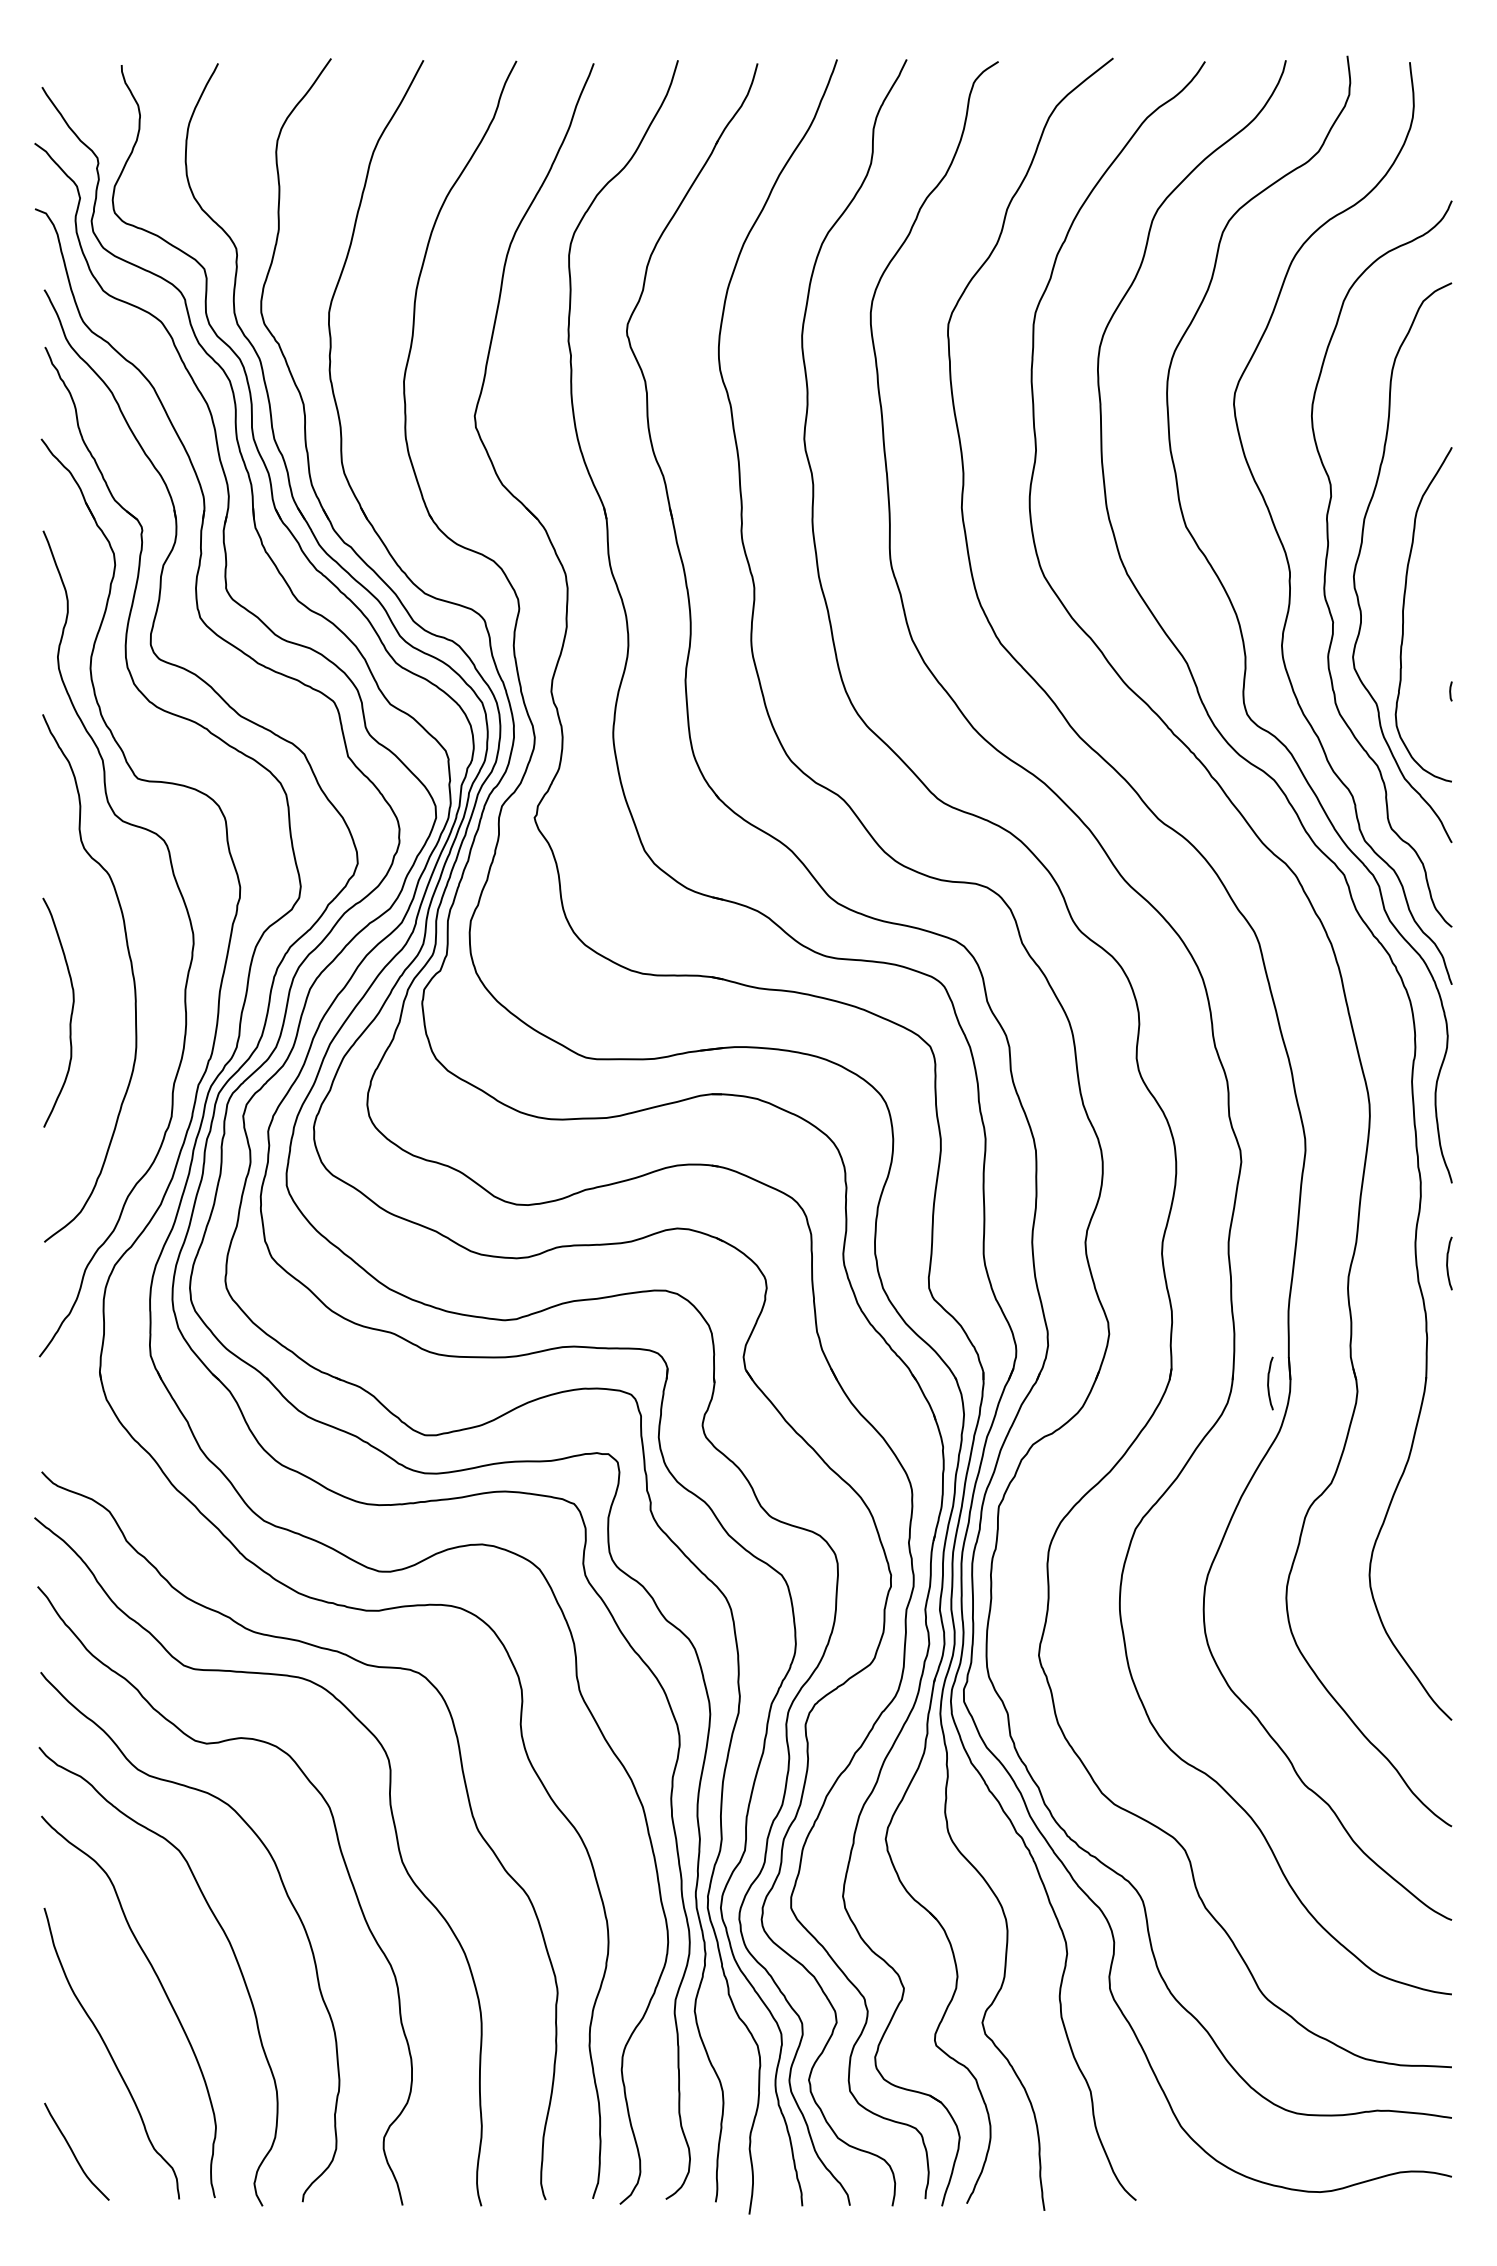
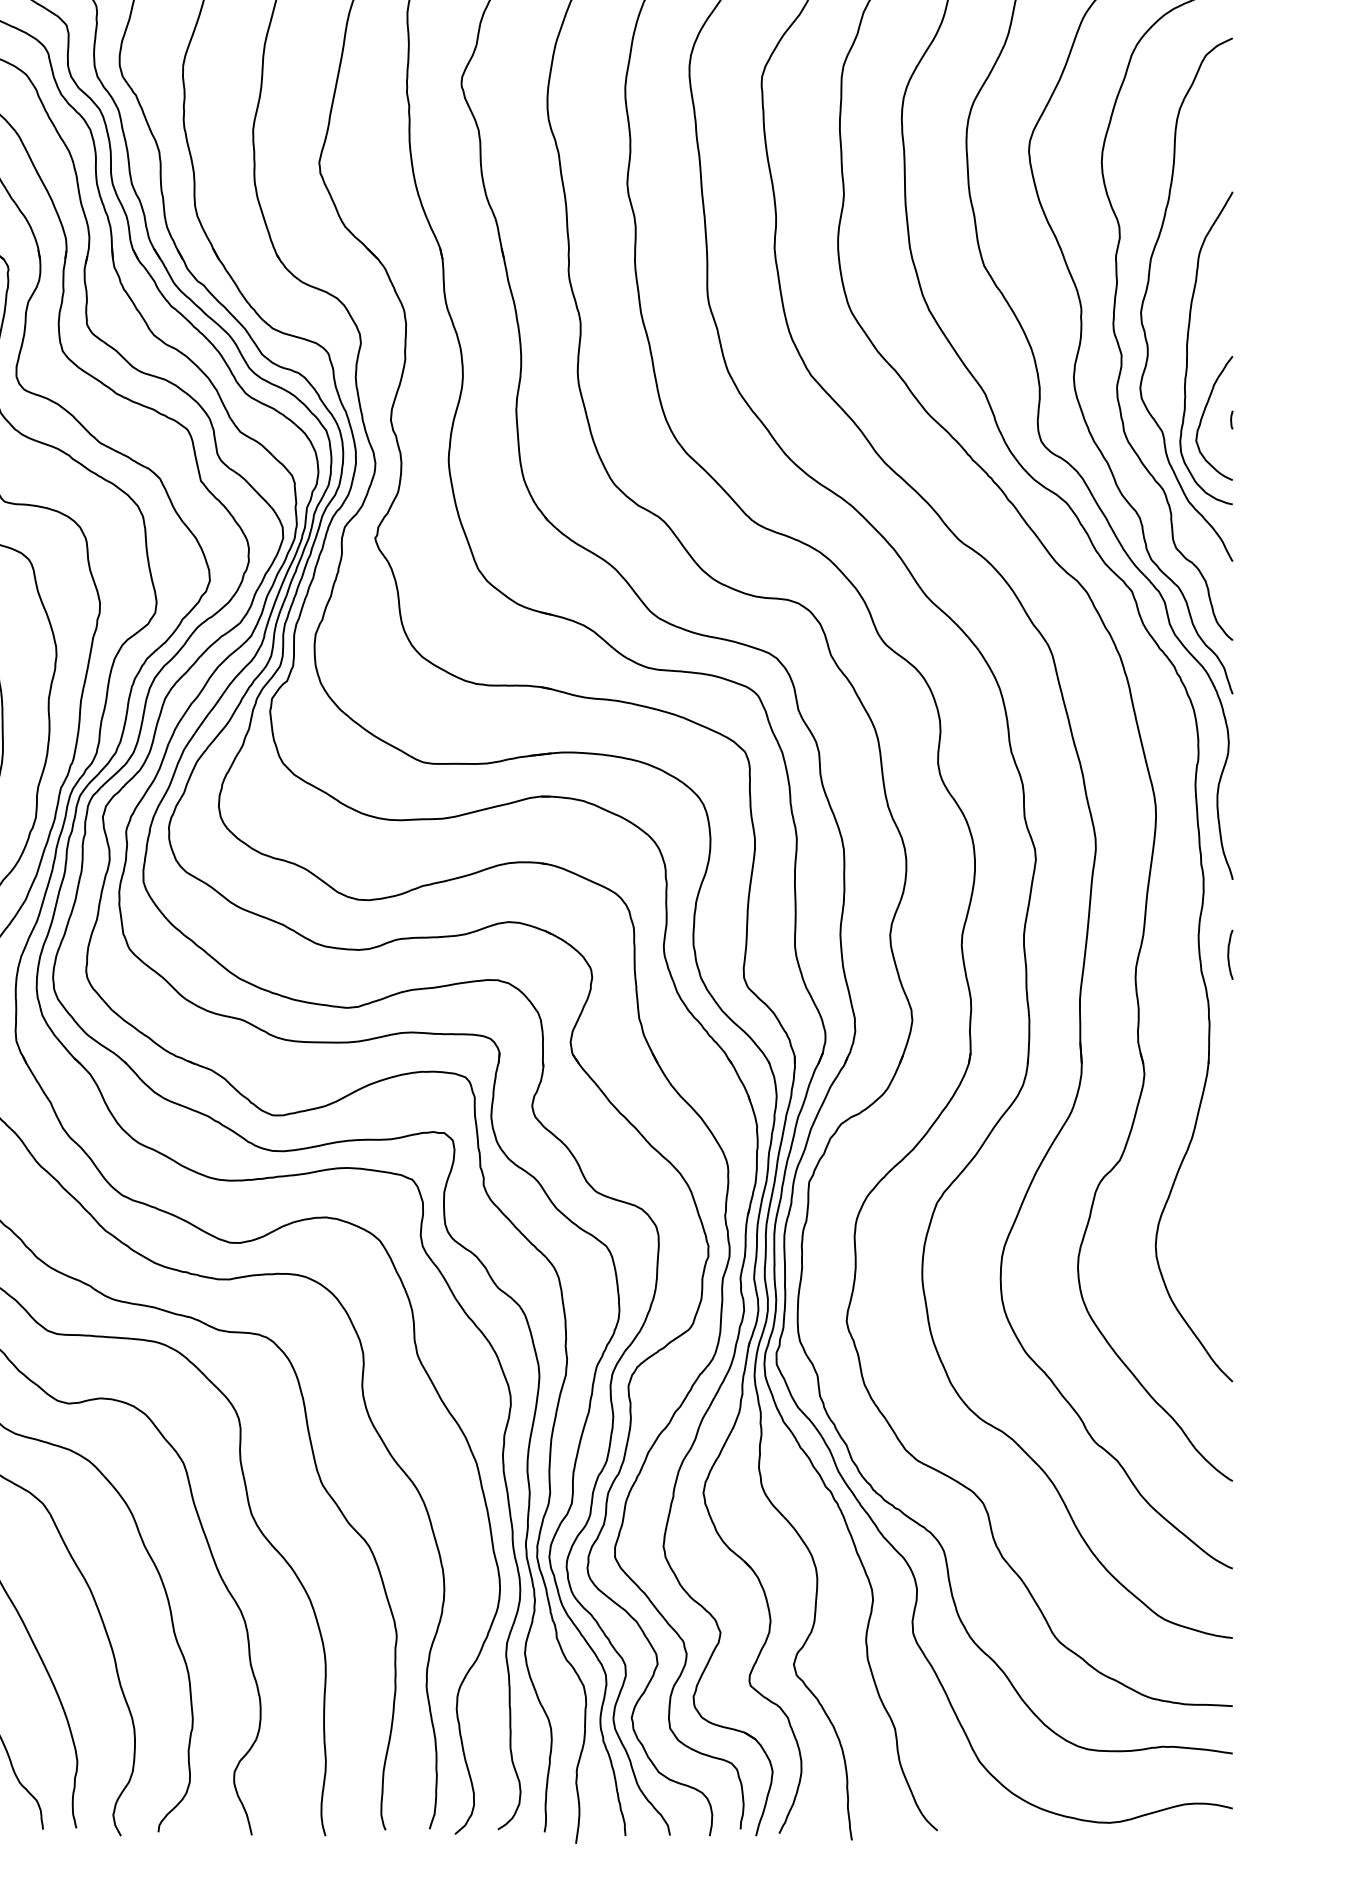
curve: (1421, 685) -> (1204, 414), added
curve: (1269, 1382) -> (1062, 1066), removed

